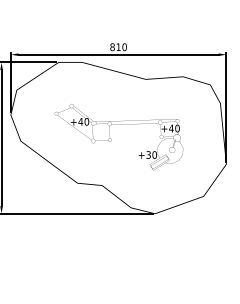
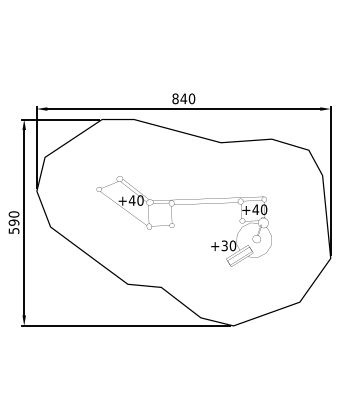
text: (118, 46) -> (183, 98), 810 -> 840

